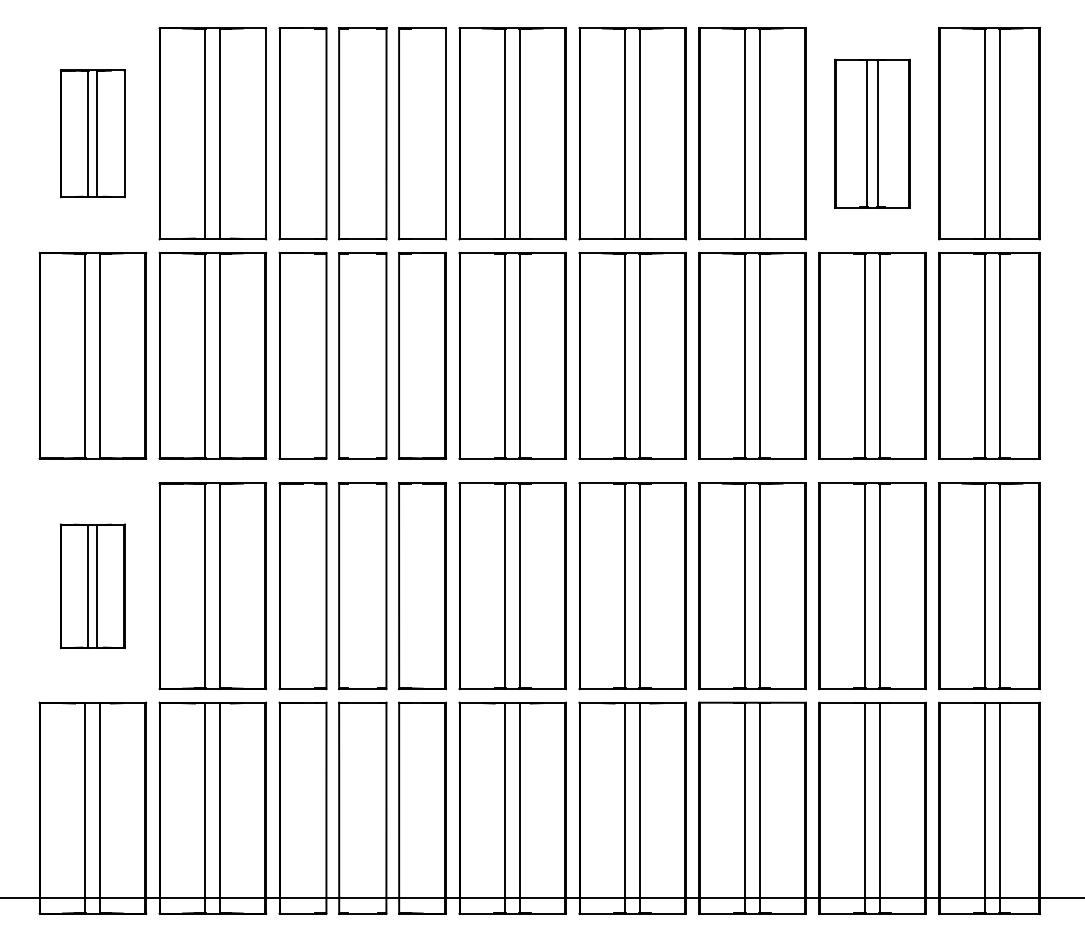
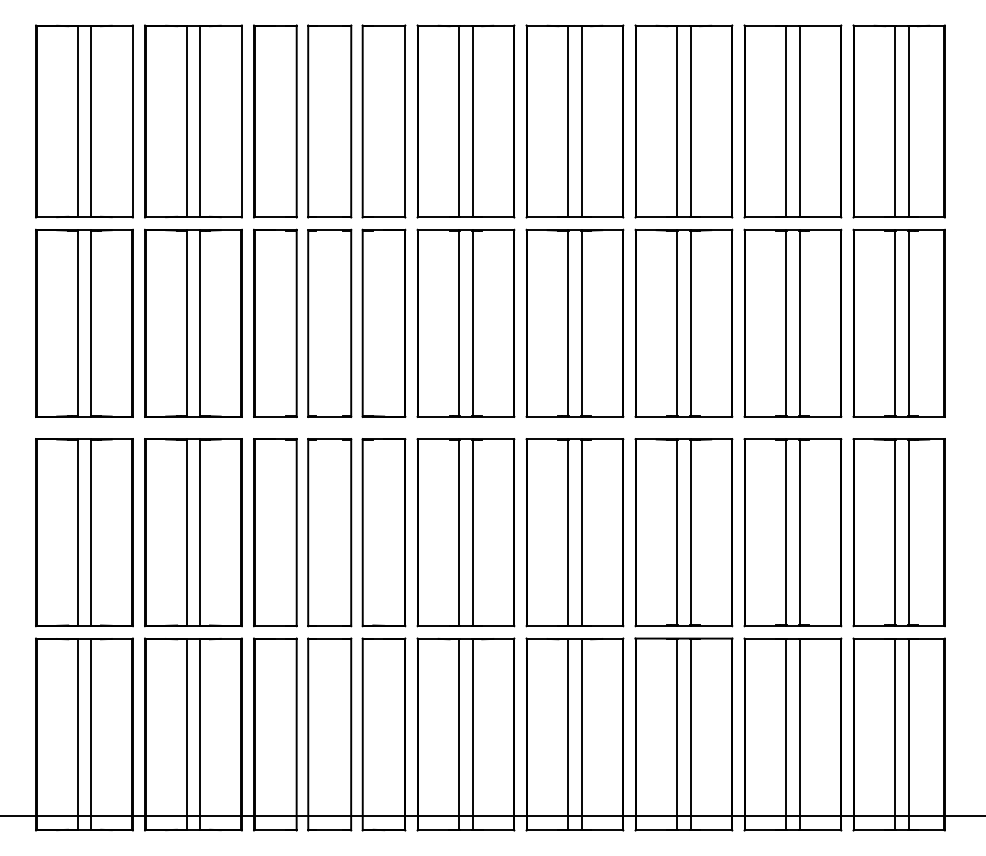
part: (92, 133) -> (84, 121), size x1.67
part: (872, 133) -> (792, 121), size x1.43
part: (92, 586) -> (84, 532), size x1.67

